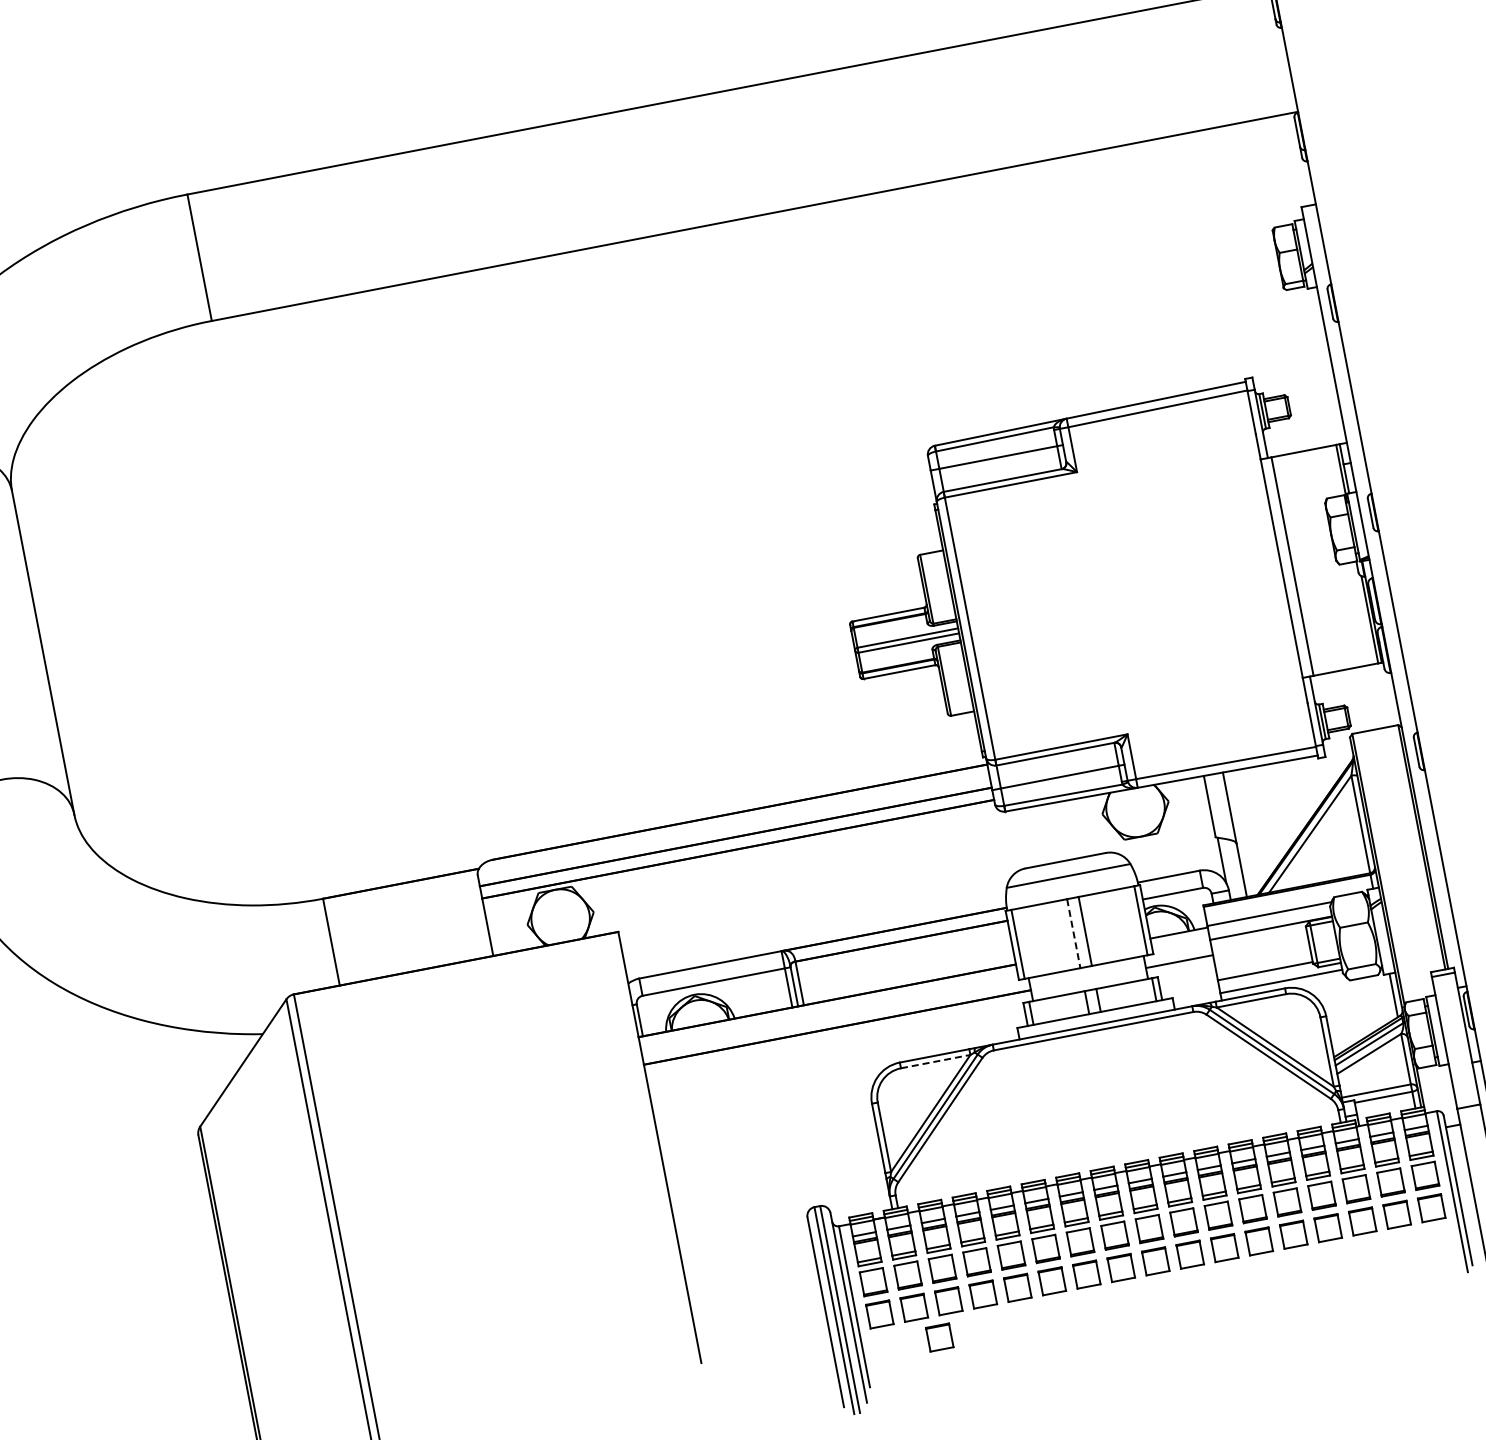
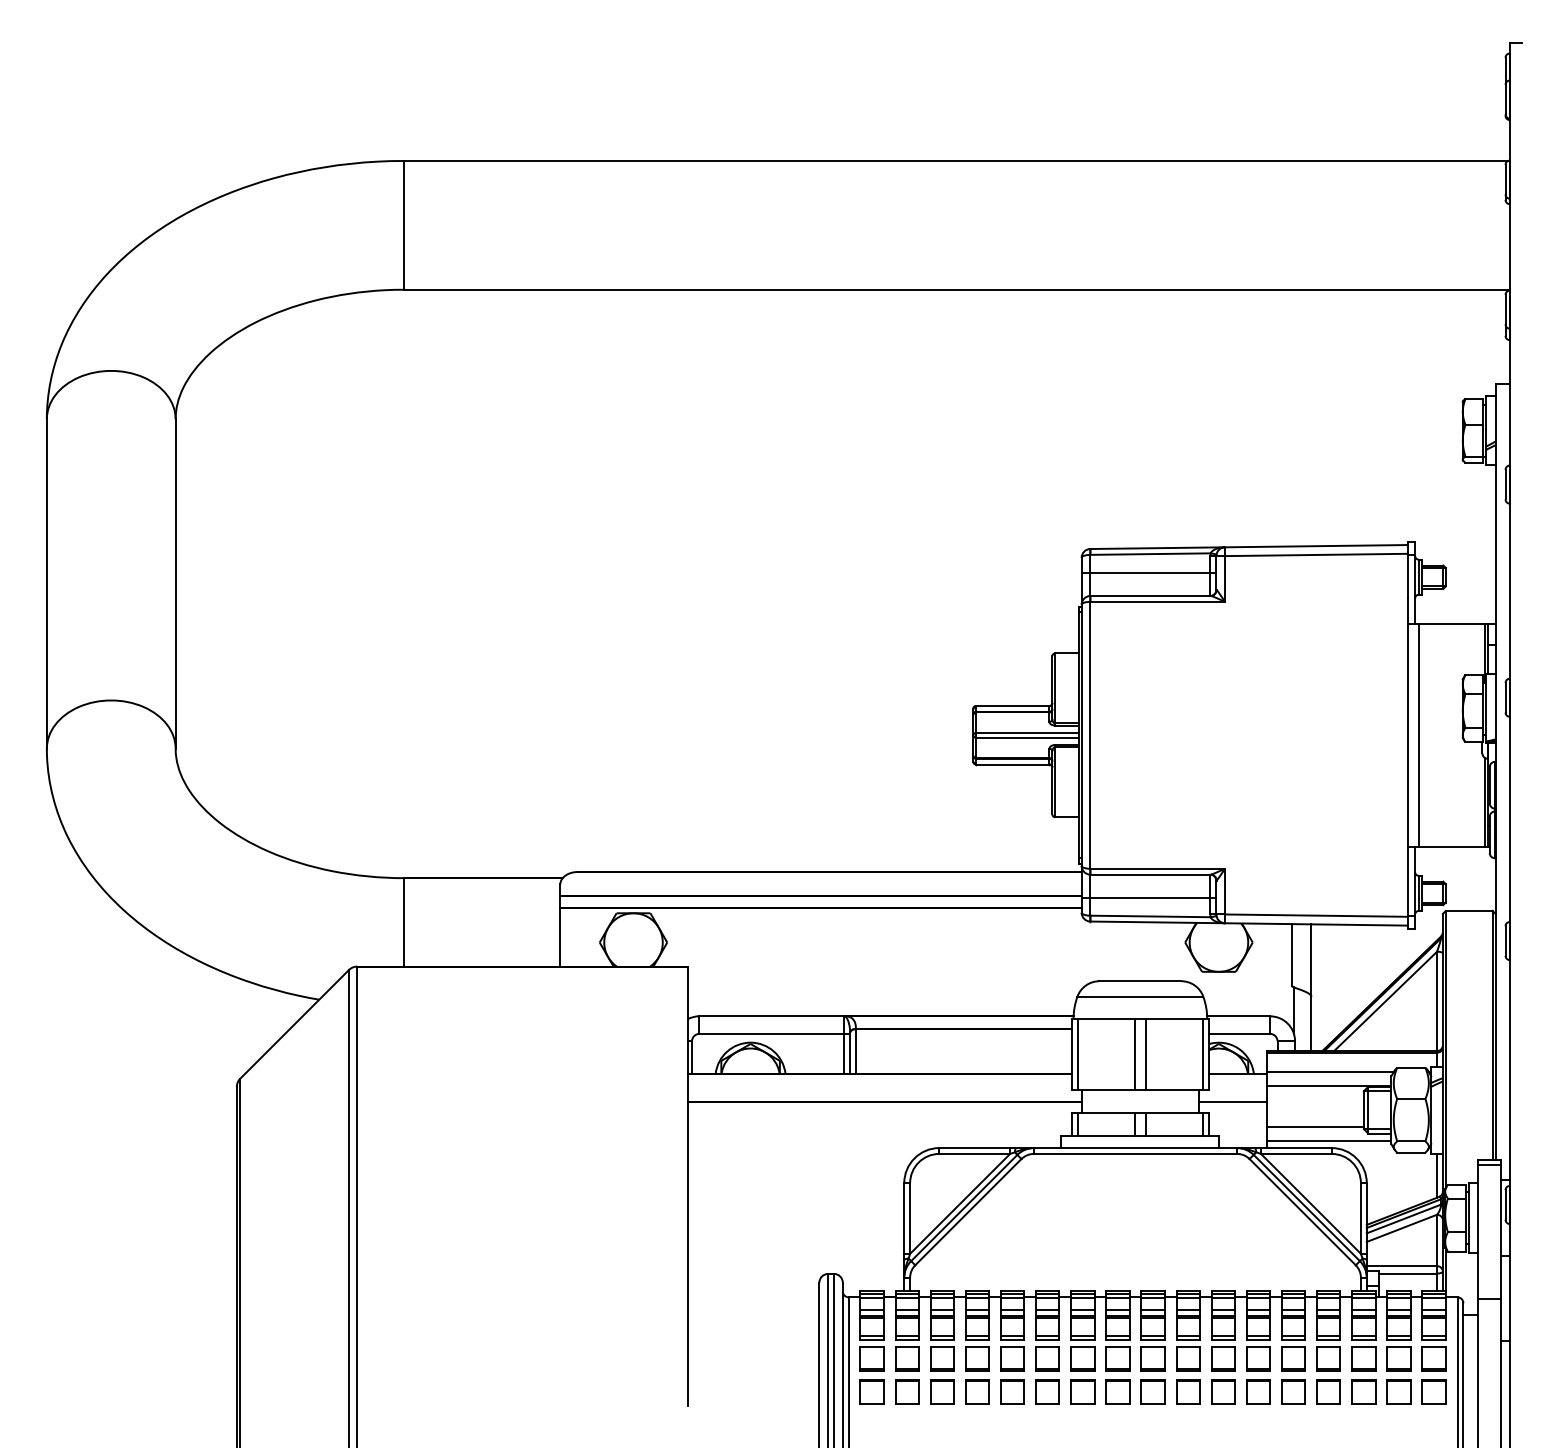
line: (1073, 933) -> (1134, 1054), dashed -> solid
line: (936, 1061) -> (975, 1153), dashed -> solid
part: (939, 1337) -> (926, 1425), removed

